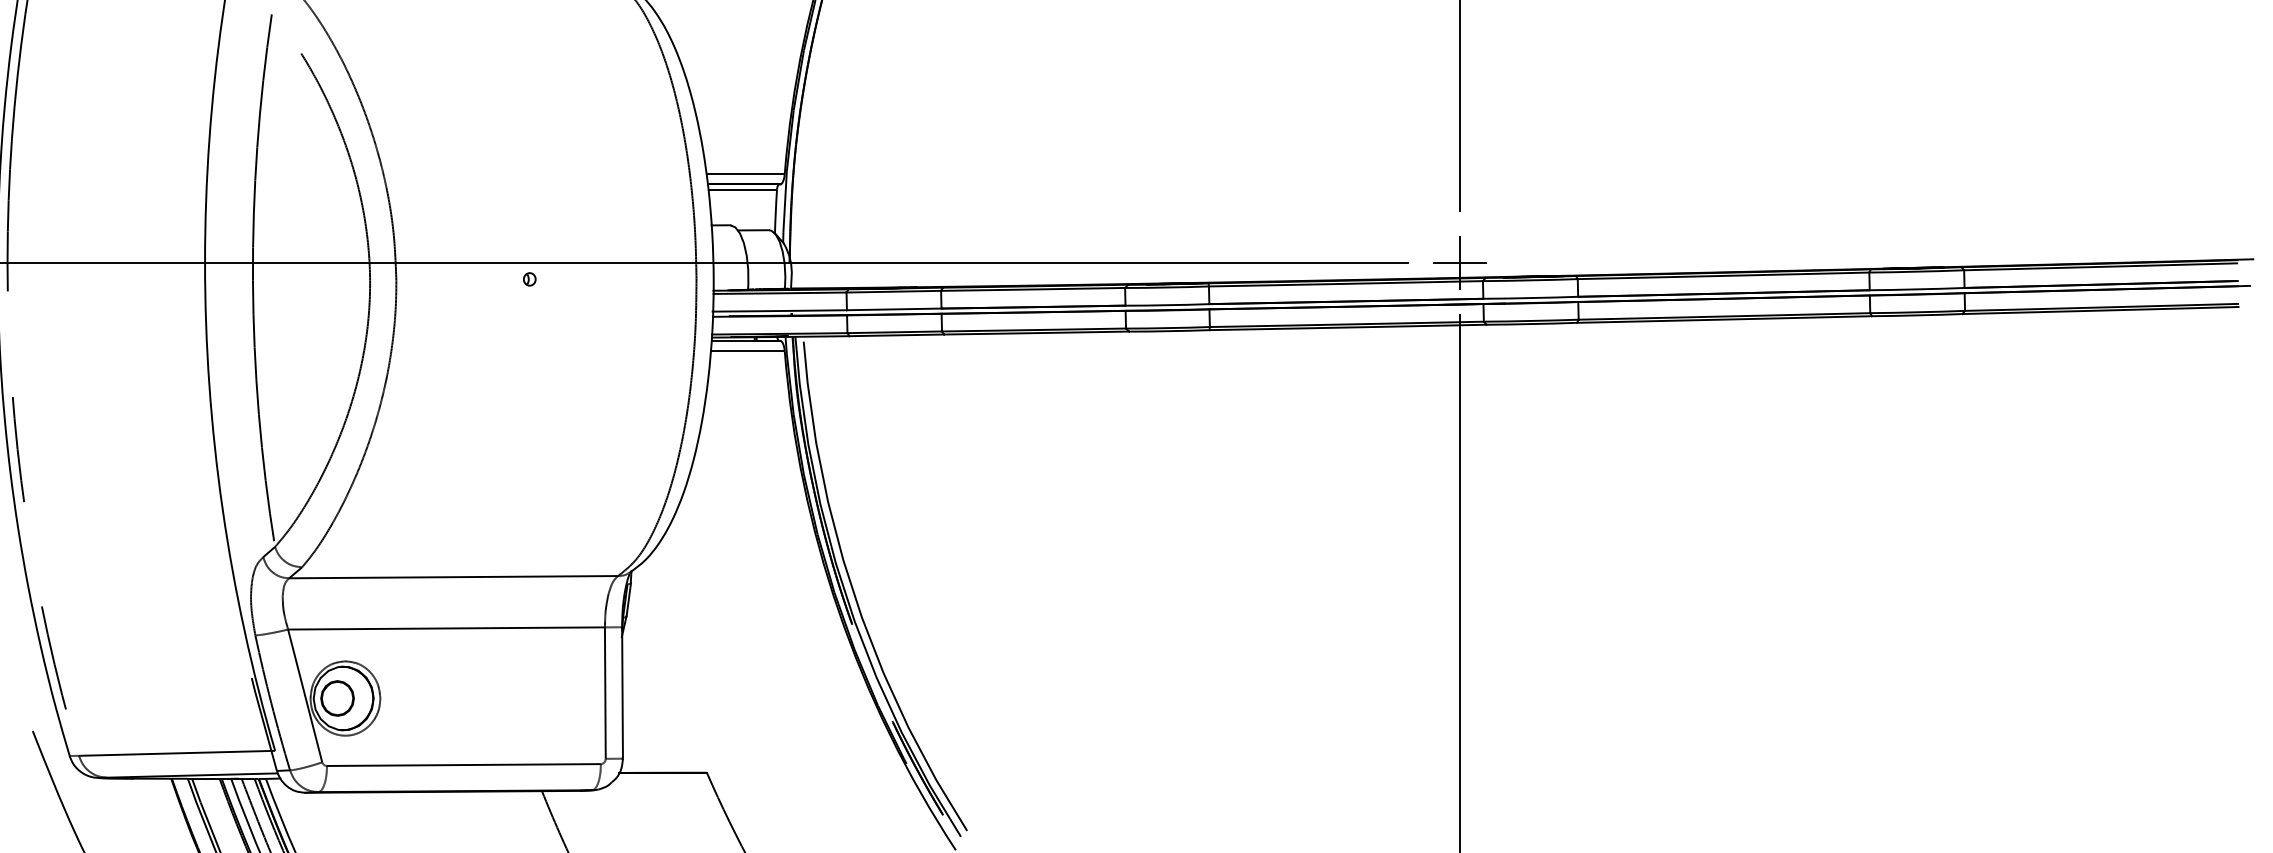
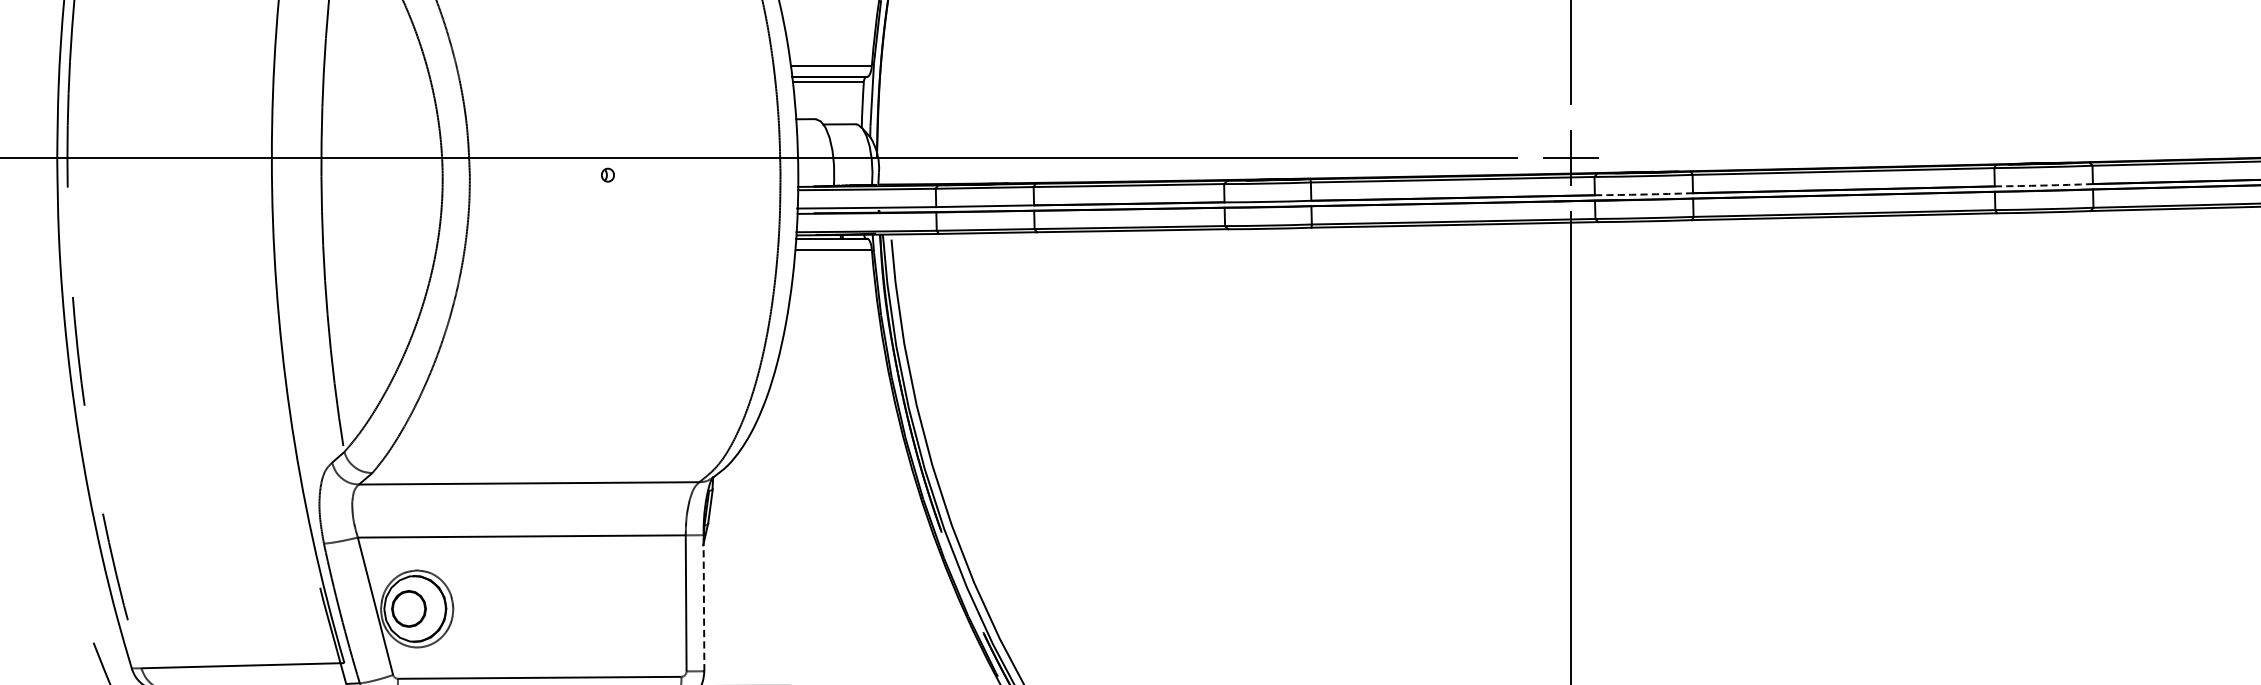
arc: (1917, 289) -> (2044, 185), solid -> dashed
arc: (1530, 298) -> (1643, 194), solid -> dashed
line: (622, 692) -> (703, 602), solid -> dashed

